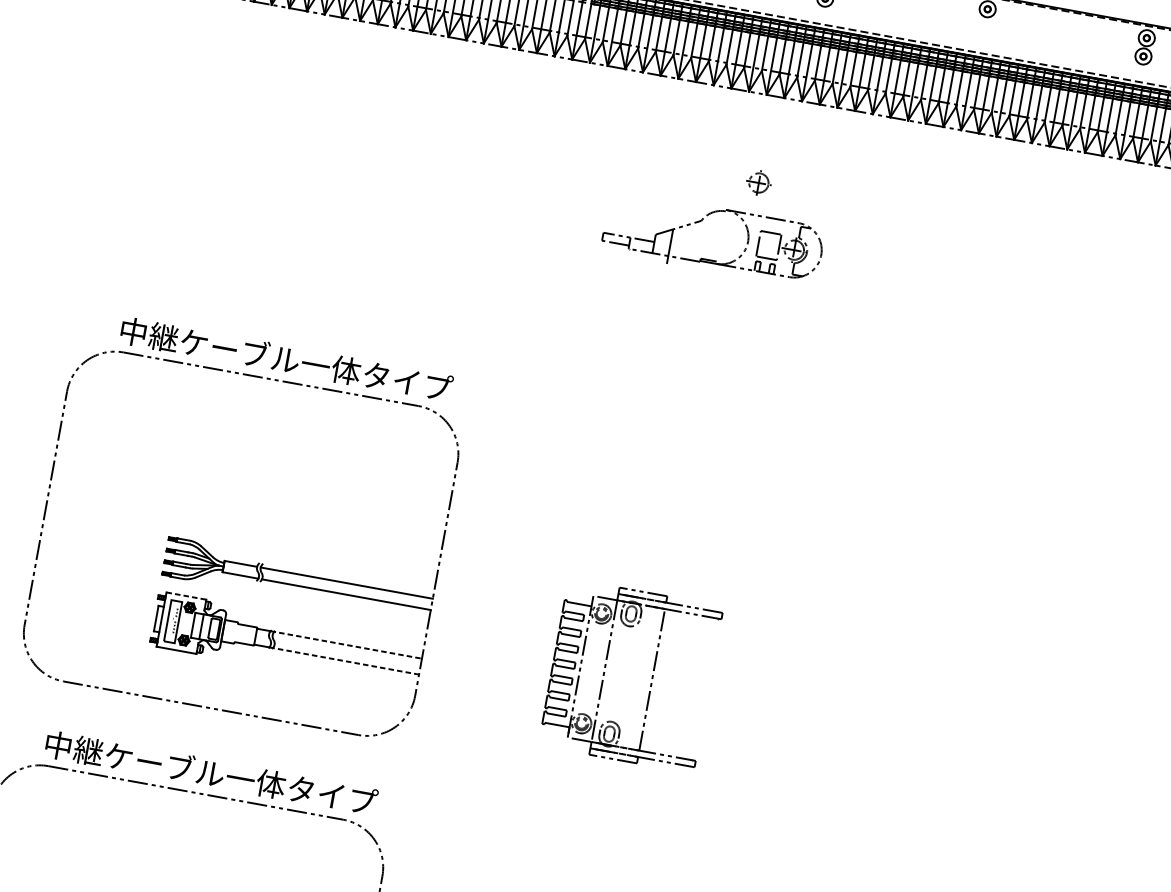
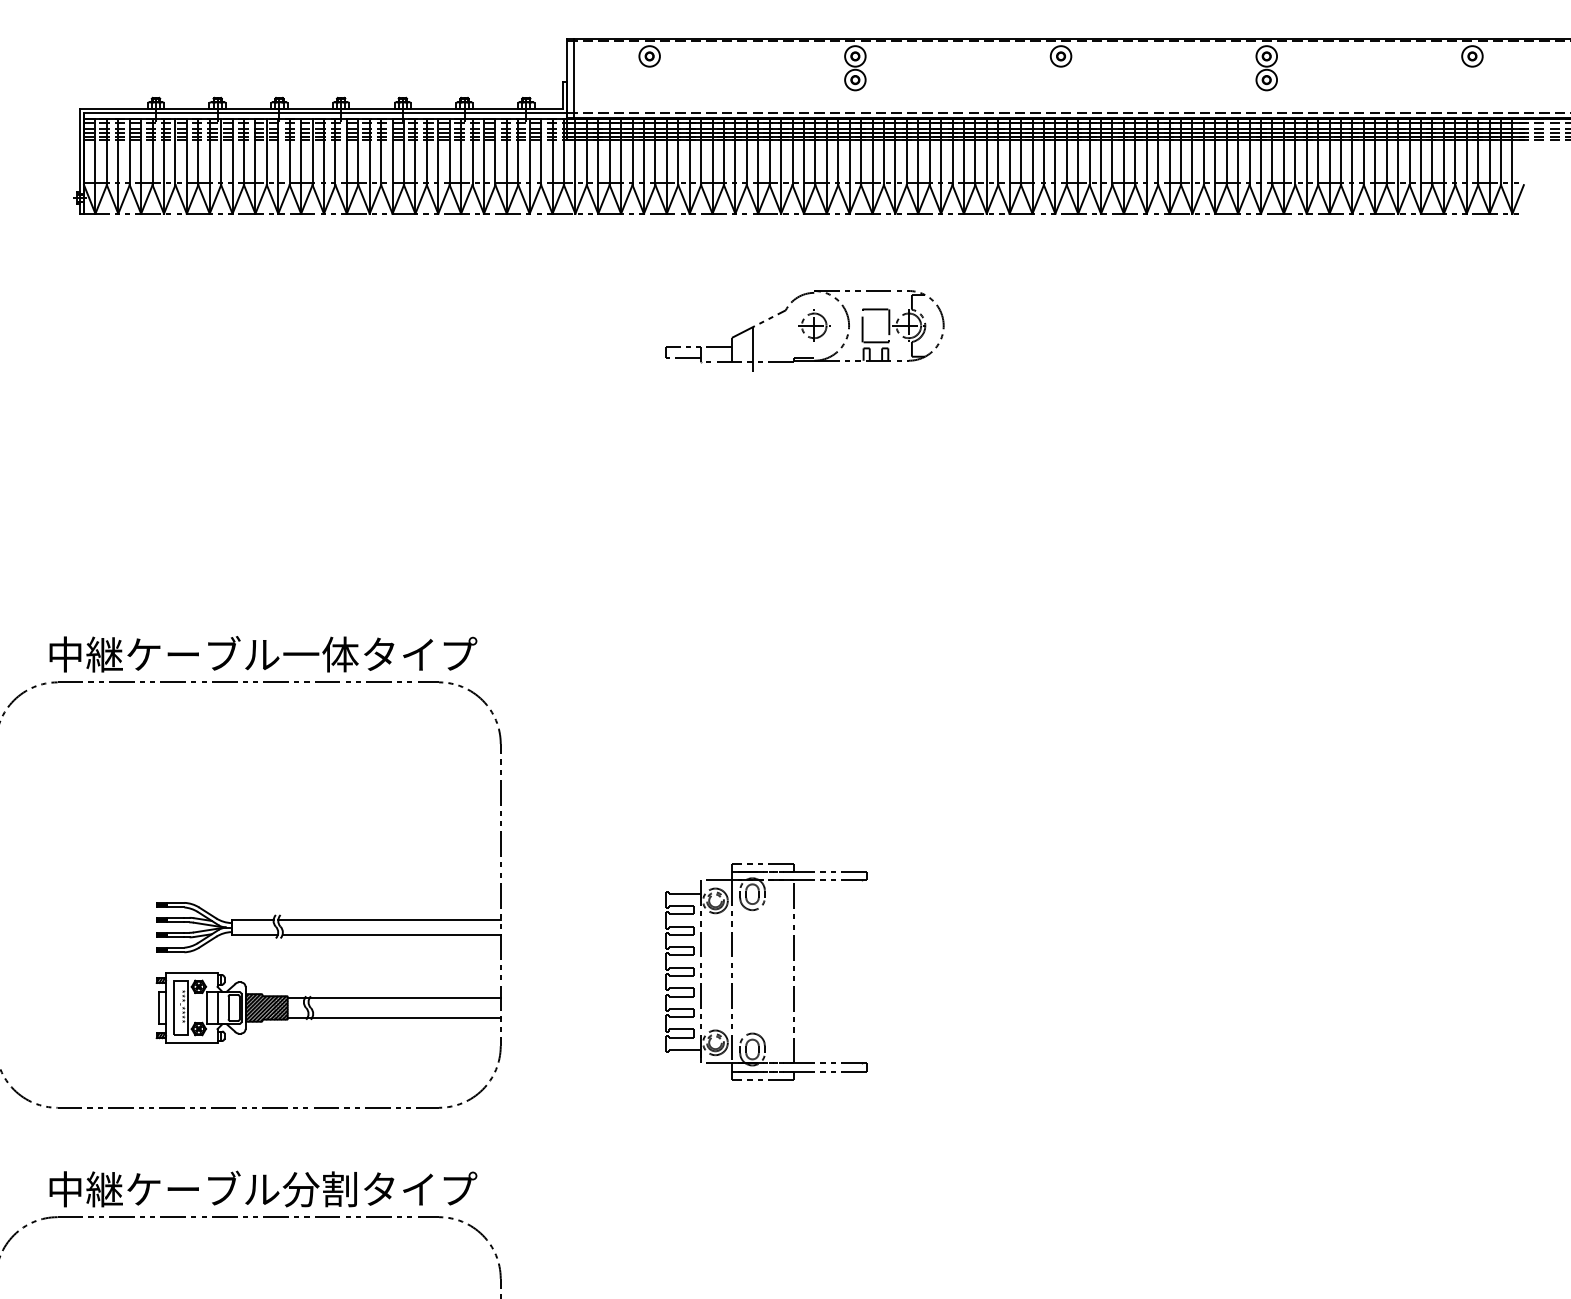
part: (700, 221) -> (785, 311), moved
line: (186, 596) -> (191, 973), dashed -> solid
hatch: (239, 633) -> (266, 1007), added
line: (345, 644) -> (402, 997), dashed -> solid
line: (344, 661) -> (404, 1018), dashed -> solid
text: (255, 781) -> (320, 1189), 中継ケーブル一体タイプ -> 中継ケーブル分割タイプ

